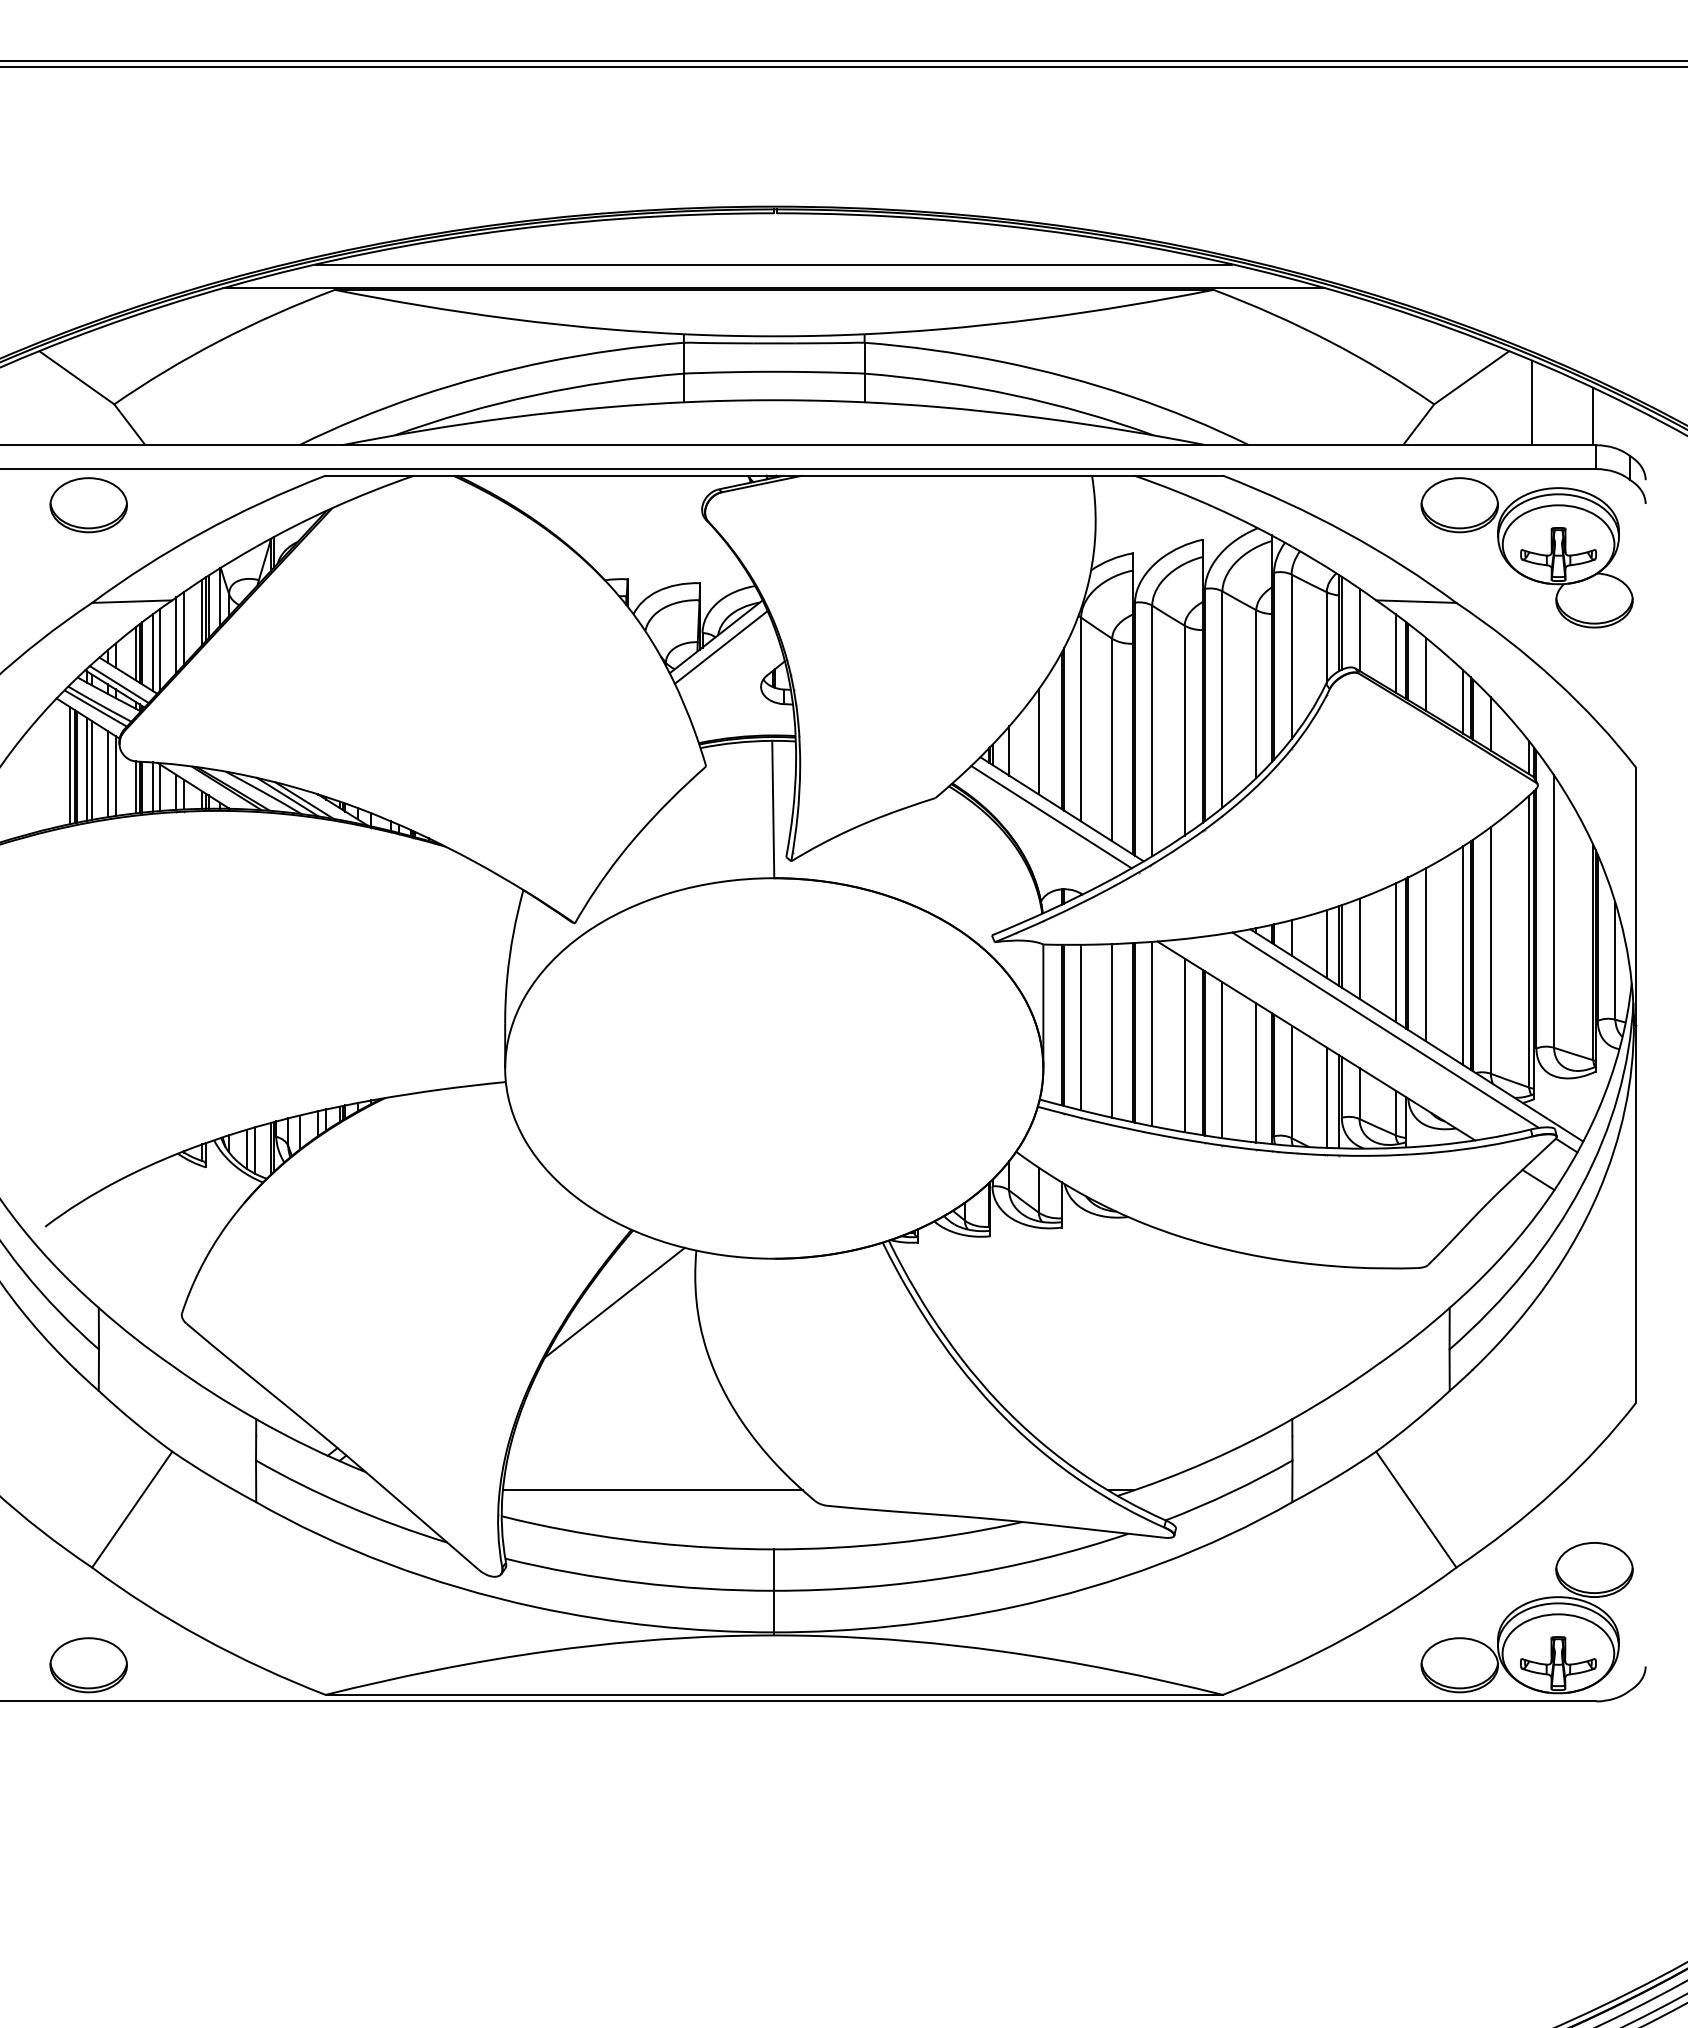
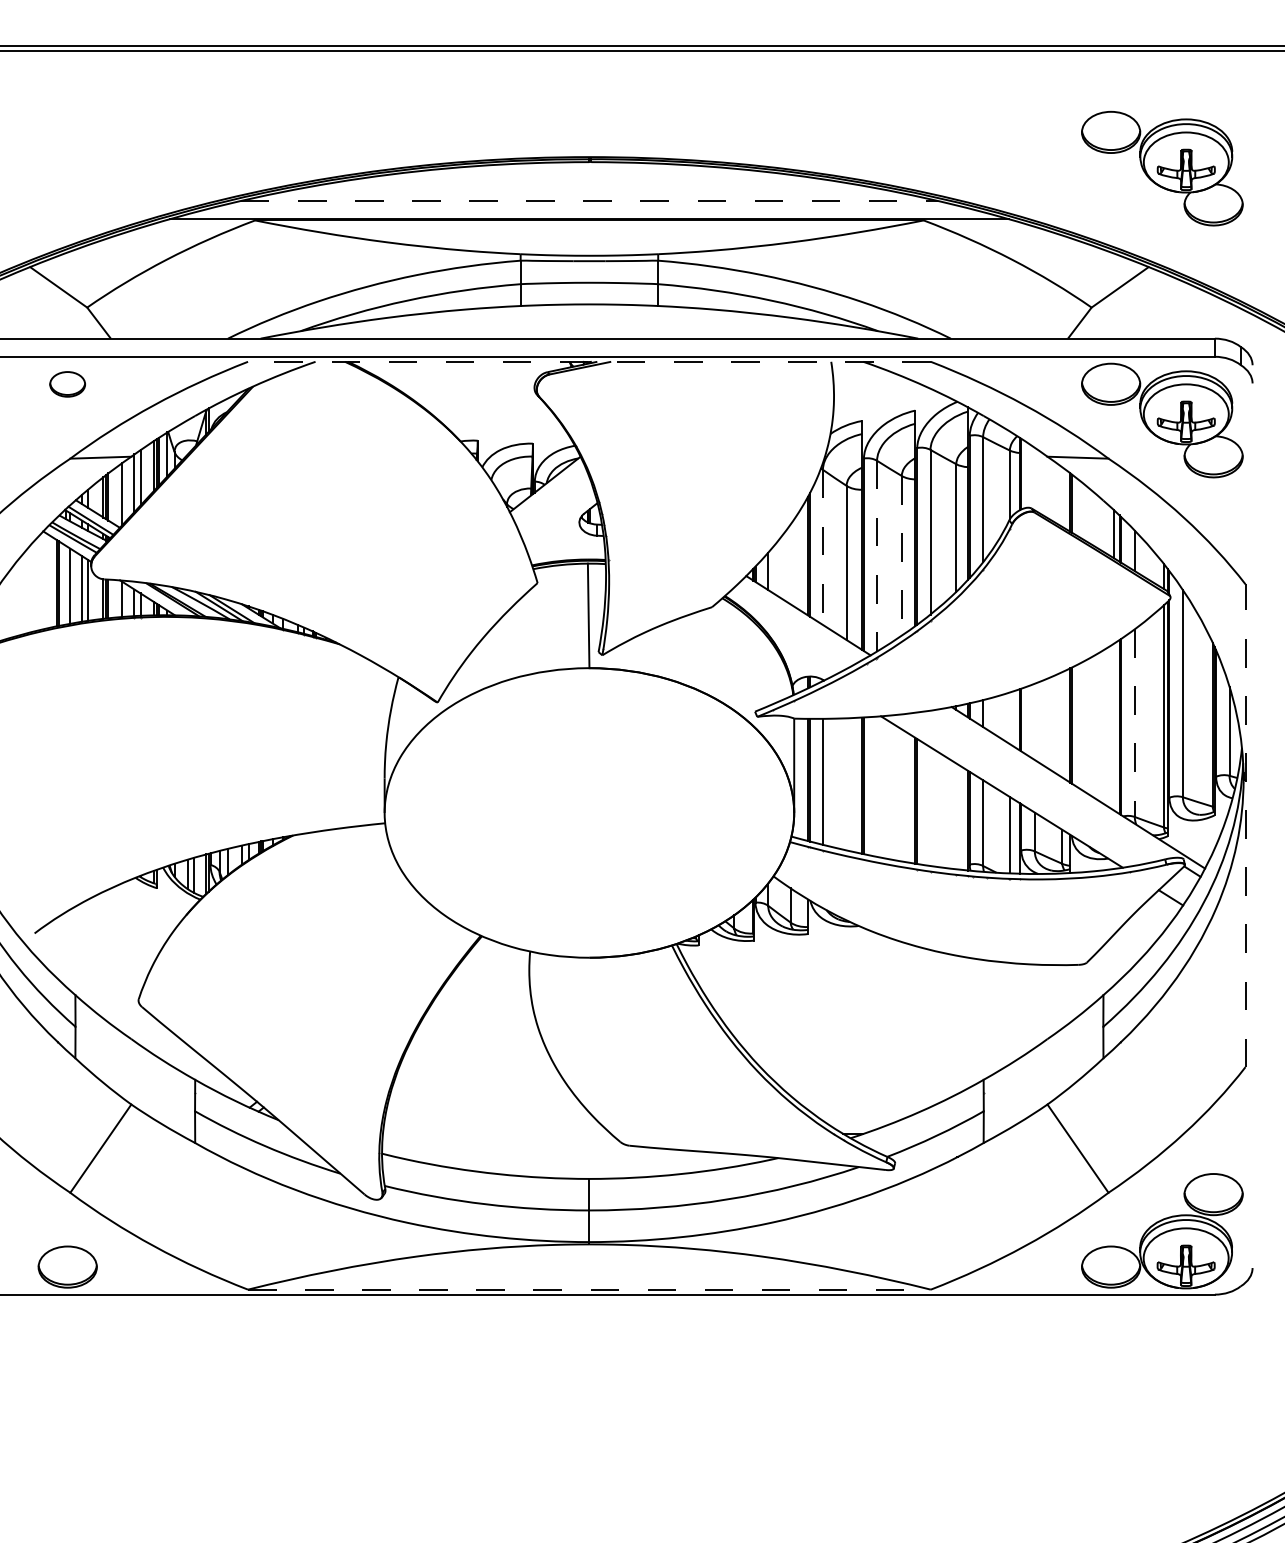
part: (1526, 221) -> (1161, 168), added
line: (774, 264) -> (589, 201), solid -> dashed
line: (1532, 402) -> (1166, 306), removed
line: (1592, 416) -> (1212, 316), removed
line: (774, 475) -> (589, 361), solid -> dashed
part: (88, 505) -> (67, 384), size x0.6
line: (1359, 629) -> (1034, 478), removed
line: (720, 647) -> (548, 492), removed
line: (152, 652) -> (116, 496), removed
line: (1395, 653) -> (1062, 497), removed
line: (1426, 673) -> (1085, 512), removed
line: (1081, 719) -> (823, 547), solid -> dashed
line: (1184, 730) -> (901, 555), solid -> dashed
line: (1152, 731) -> (877, 556), solid -> dashed
line: (1038, 741) -> (790, 564), removed
line: (70, 765) -> (53, 582), removed
line: (86, 768) -> (66, 584), removed
line: (152, 786) -> (116, 598), removed
line: (1051, 817) -> (800, 621), removed
line: (1326, 944) -> (1009, 718), removed
line: (1359, 948) -> (1034, 721), removed
line: (1490, 950) -> (1134, 723), solid -> dashed
line: (1395, 952) -> (1062, 724), removed
line: (1426, 954) -> (1085, 726), removed
line: (1463, 955) -> (1113, 726), removed
line: (1385, 1029) -> (1054, 783), removed
line: (1112, 1030) -> (846, 784), removed
line: (1152, 1033) -> (877, 786), removed
line: (1184, 1045) -> (901, 795), removed
line: (1222, 1060) -> (930, 806), removed
line: (1256, 1072) -> (956, 816), removed
line: (1636, 1084) -> (1245, 825), solid -> dashed
line: (614, 1302) -> (467, 991), removed
line: (652, 1490) -> (496, 1134), removed
line: (774, 1694) -> (589, 1289), solid -> dashed

